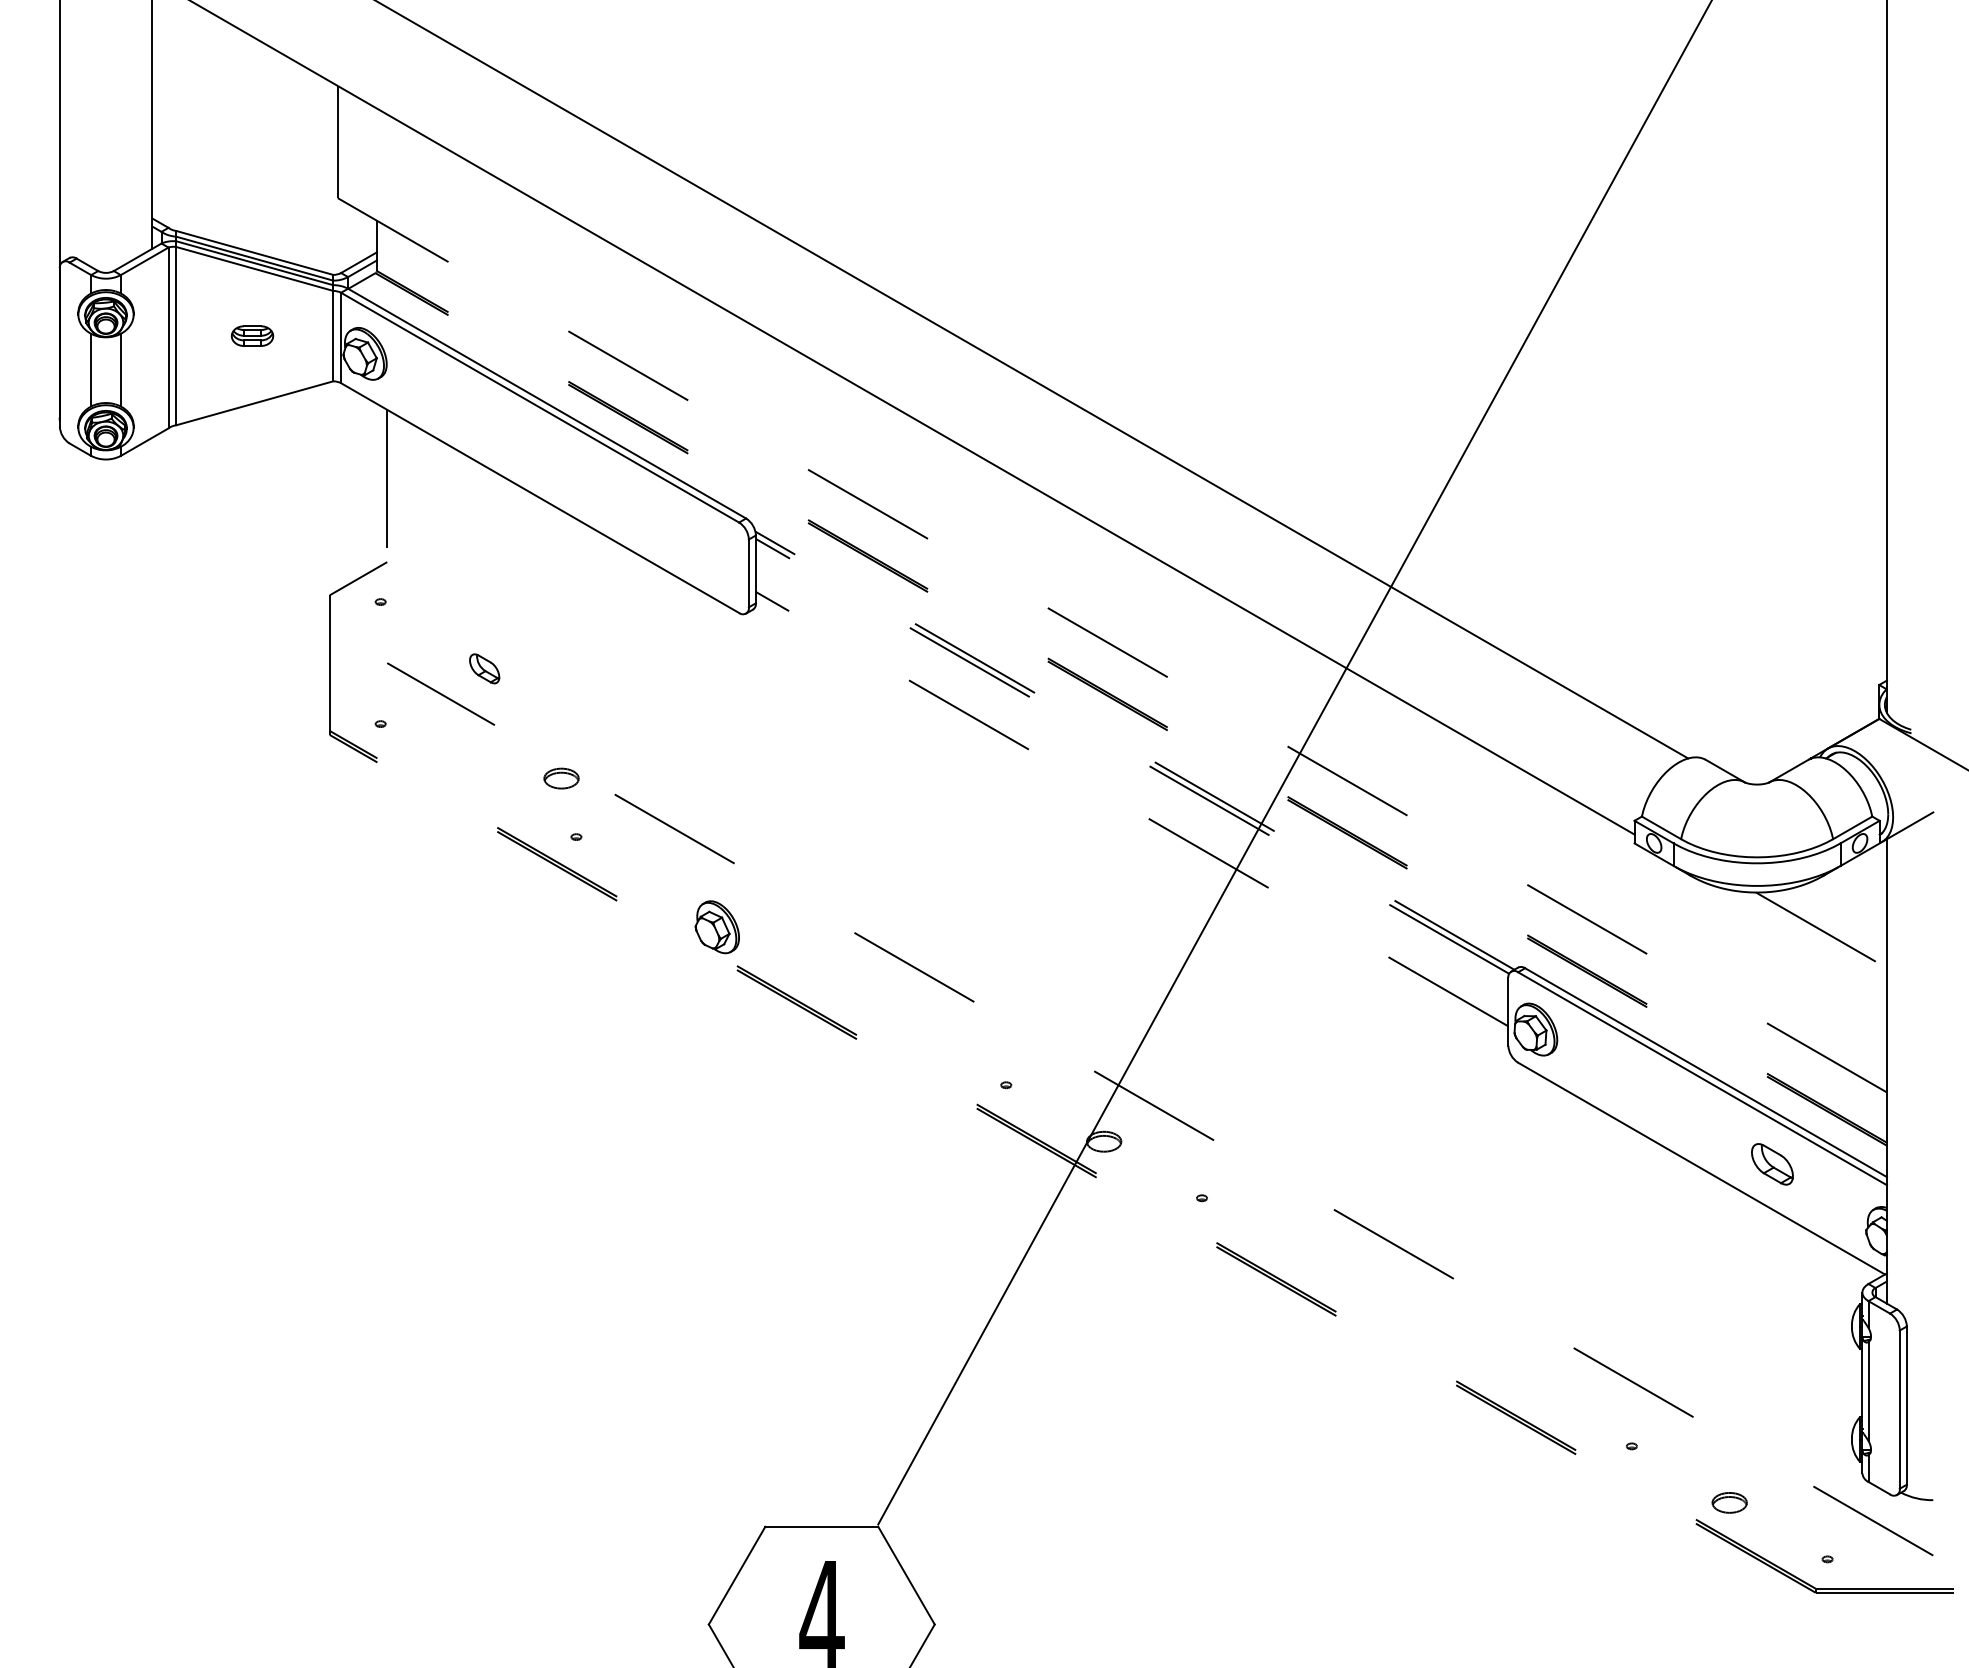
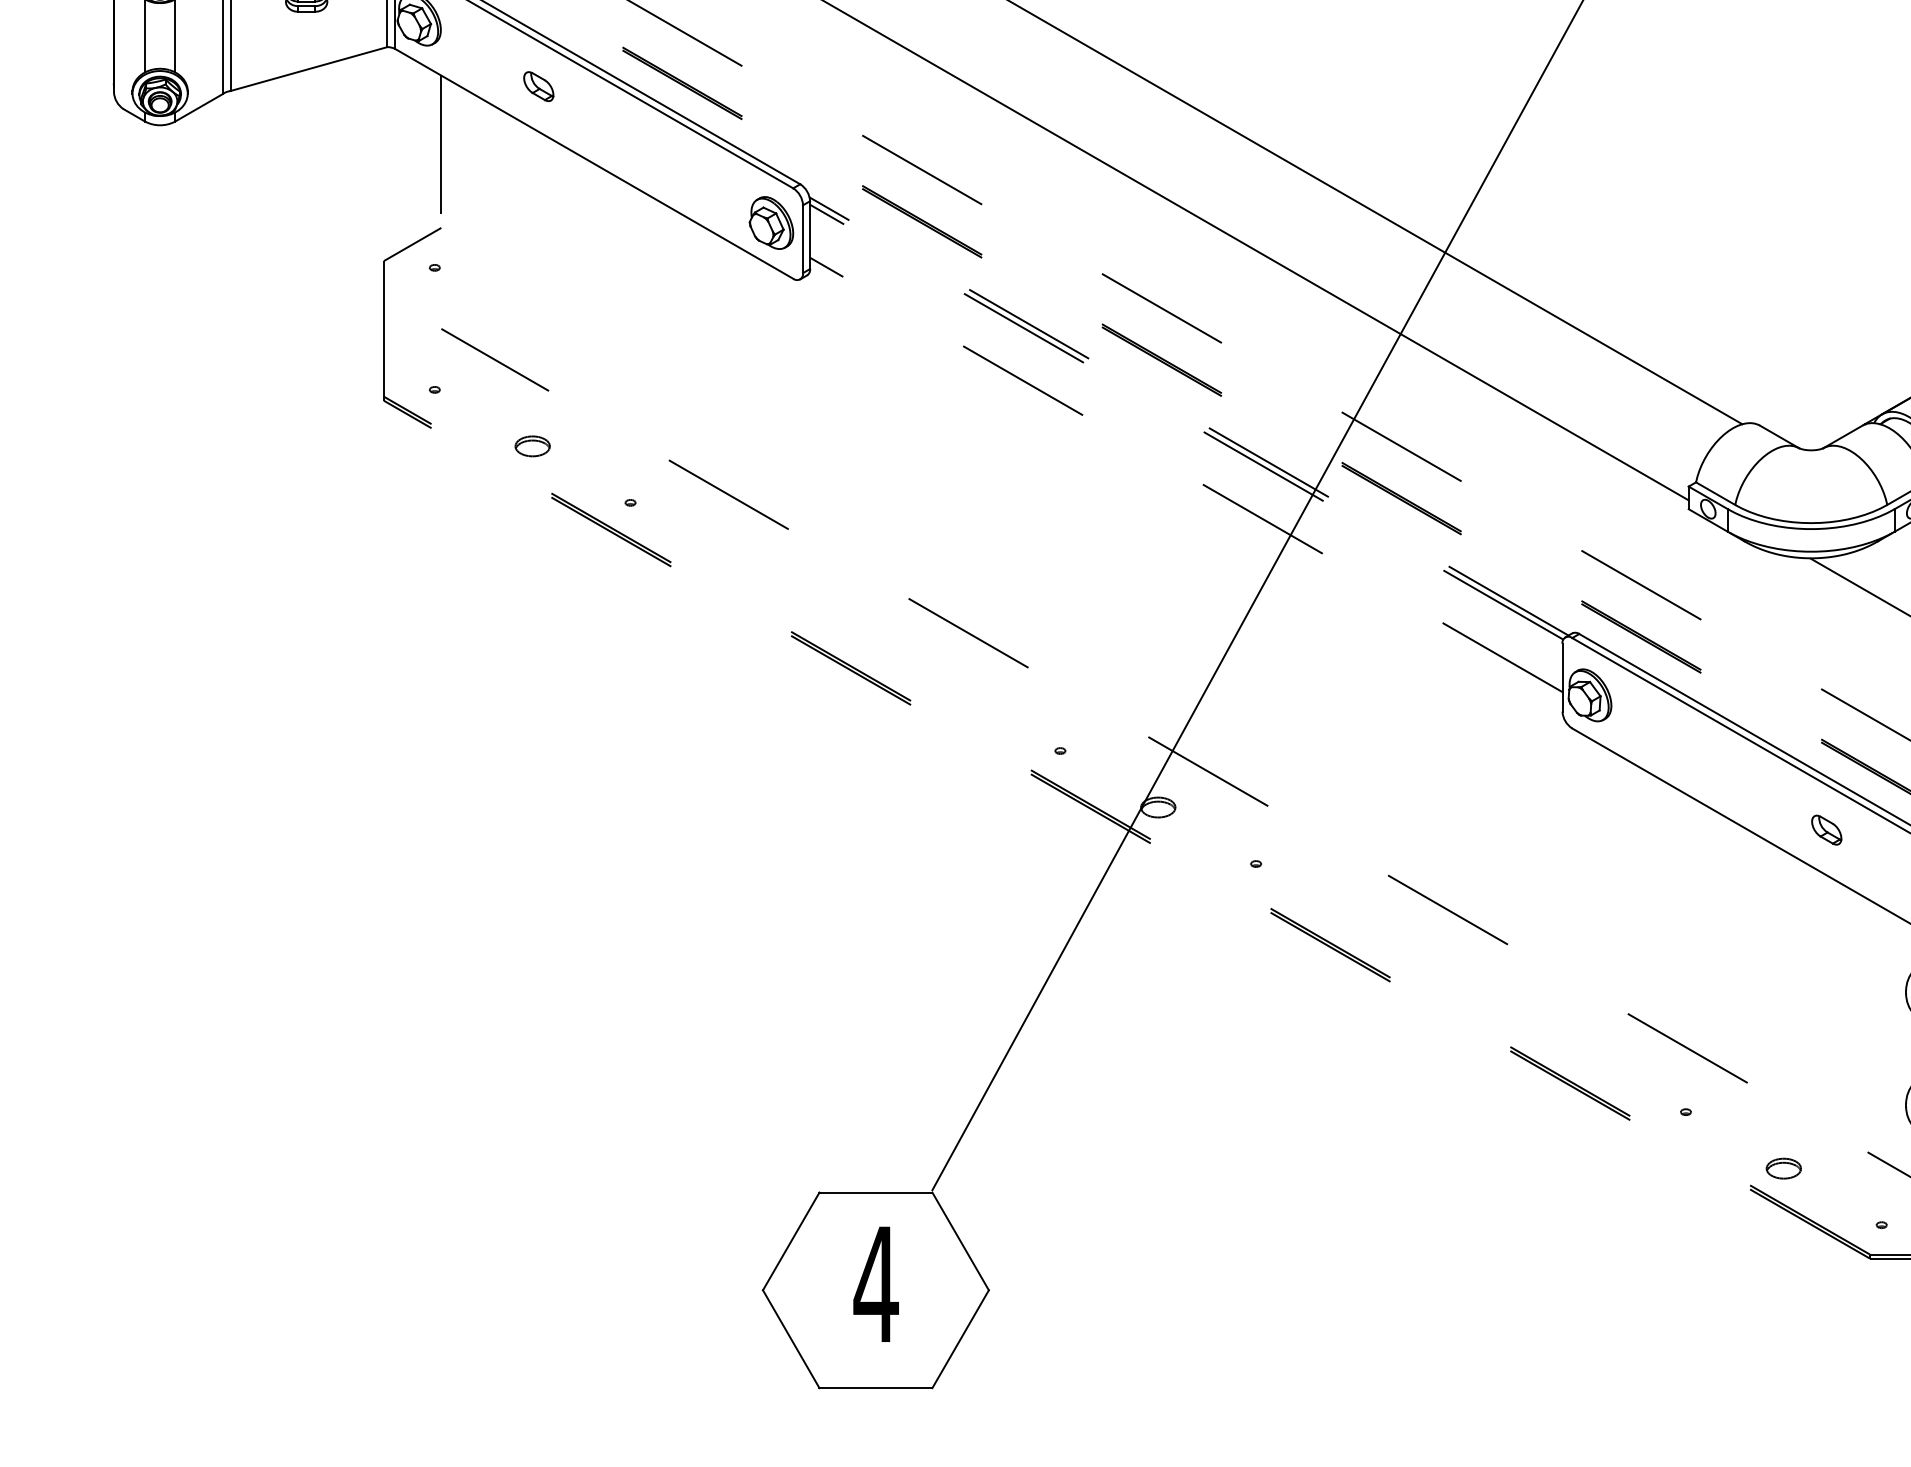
part: (484, 668) -> (538, 86), moved
part: (561, 778) -> (532, 446), moved
part: (716, 927) -> (770, 223), moved
part: (1772, 1164) -> (1826, 830), size x0.71

